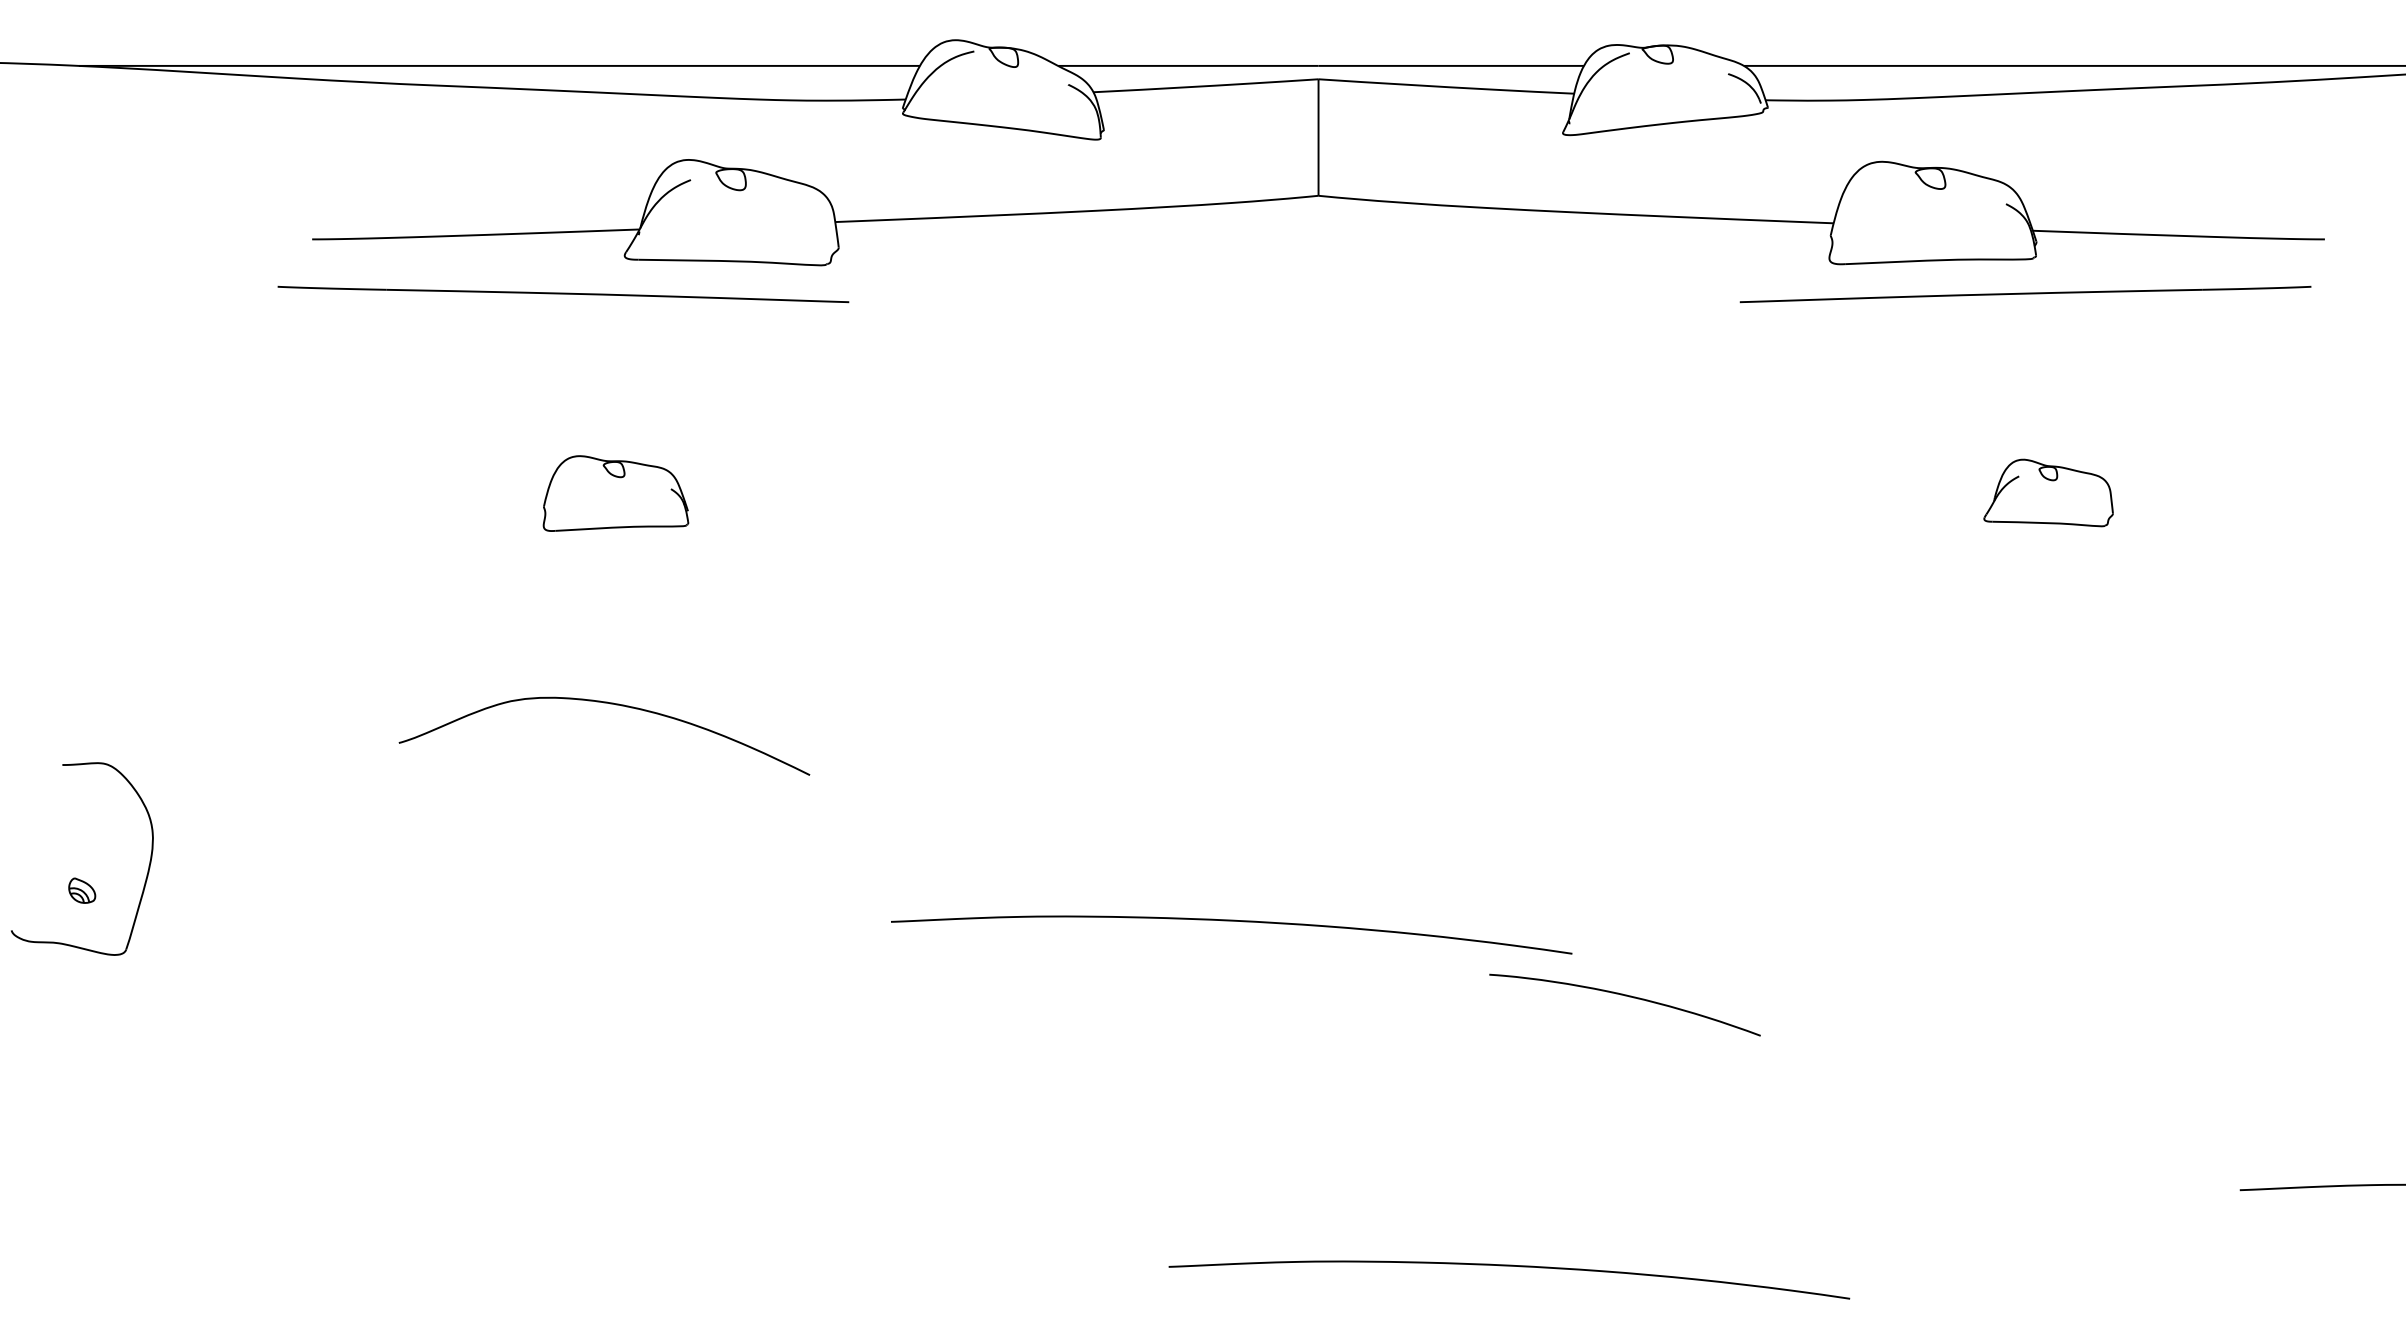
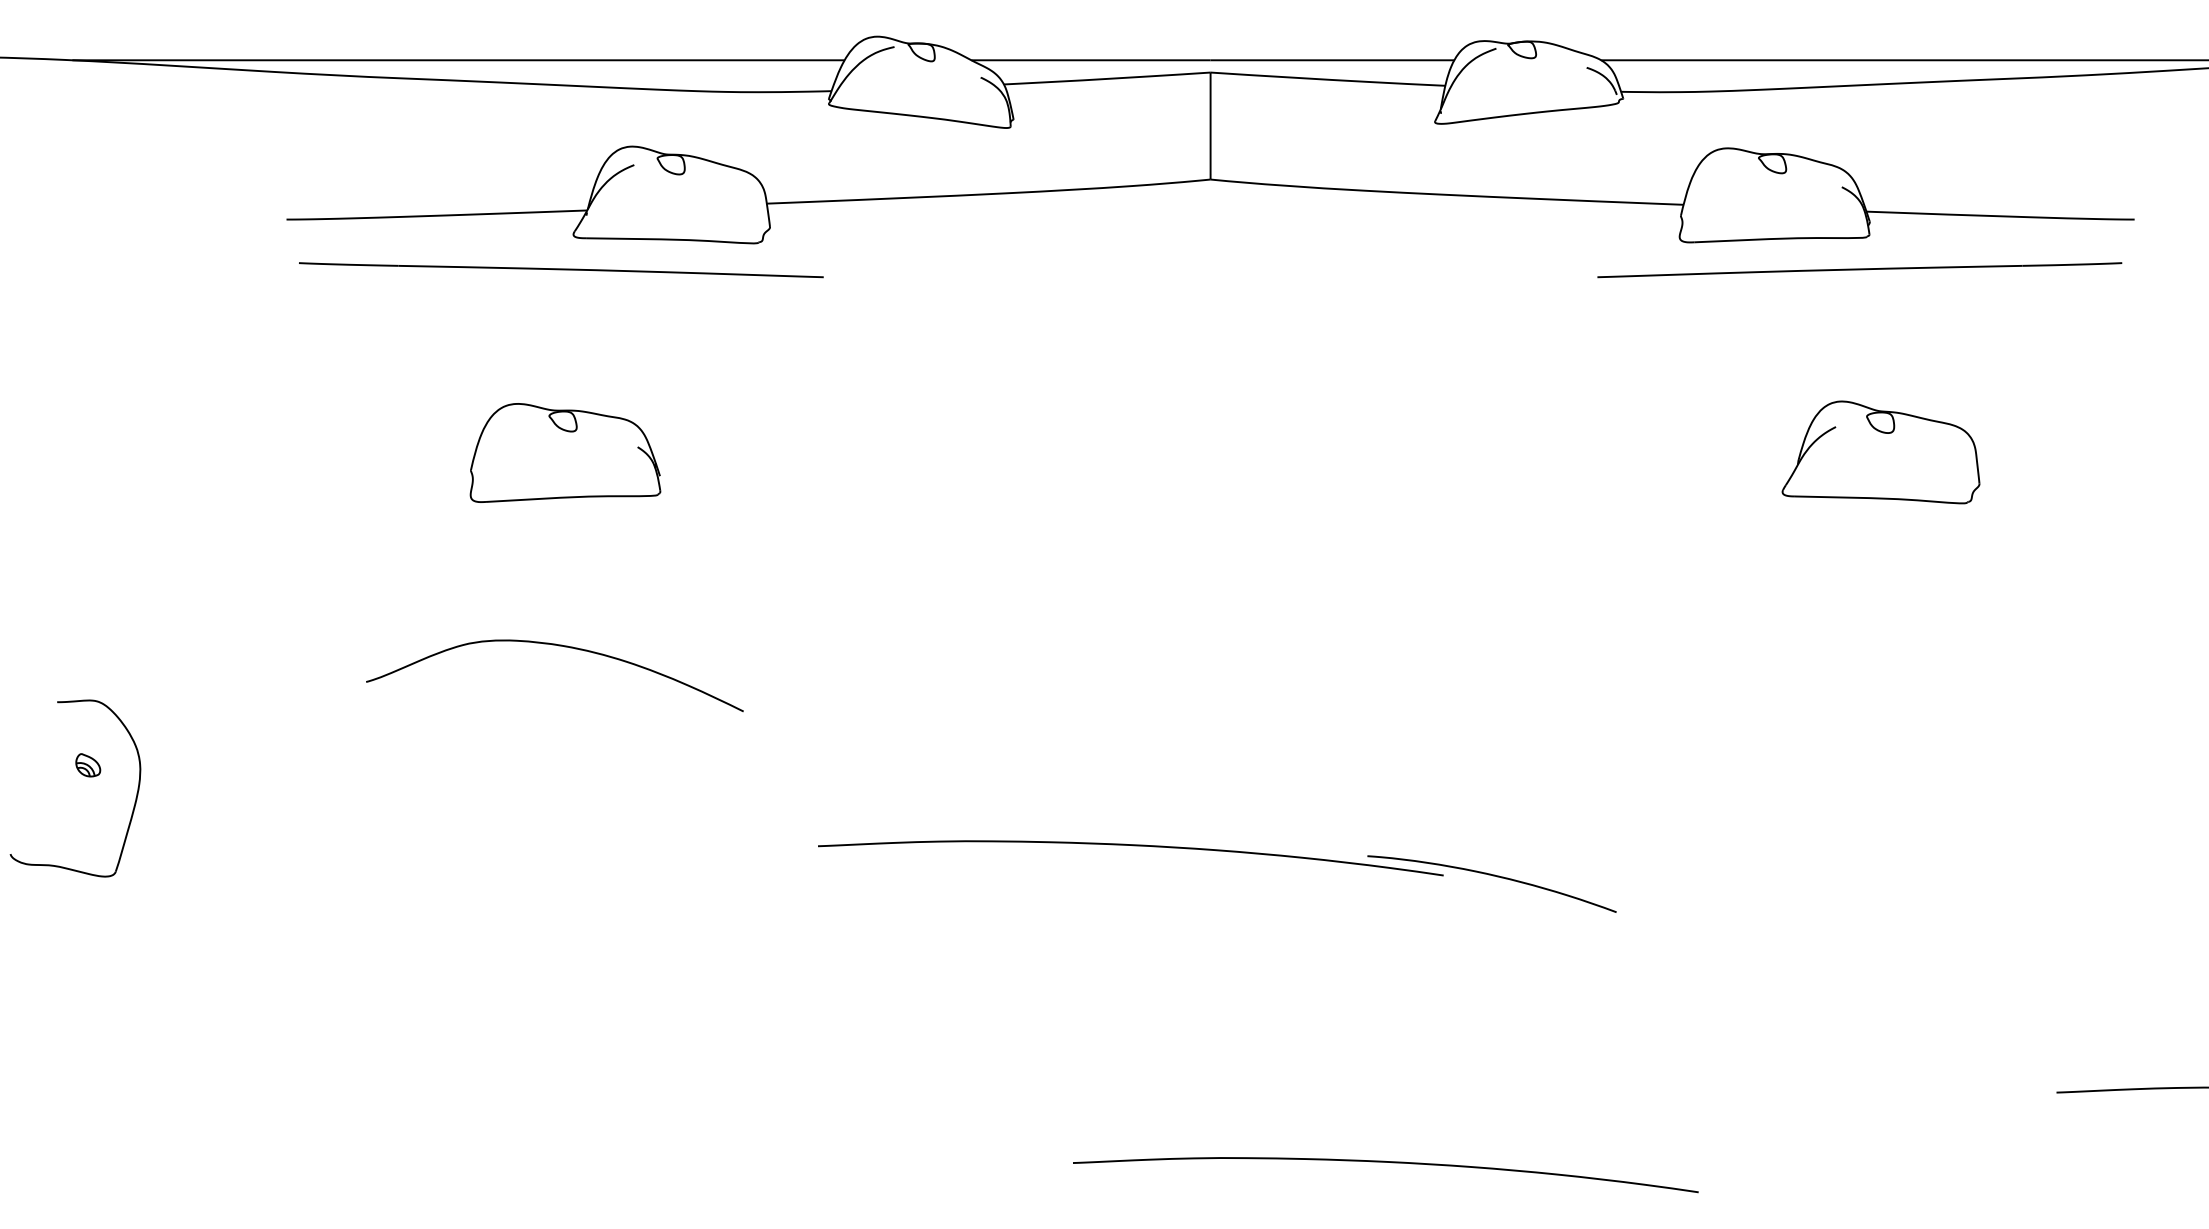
part: (563, 294) -> (561, 270), moved
part: (2048, 492) -> (1880, 451), size x1.67
part: (615, 493) -> (565, 452), size x1.43
part: (82, 890) -> (88, 765), moved
curve: (1625, 996) -> (1492, 876), moved

